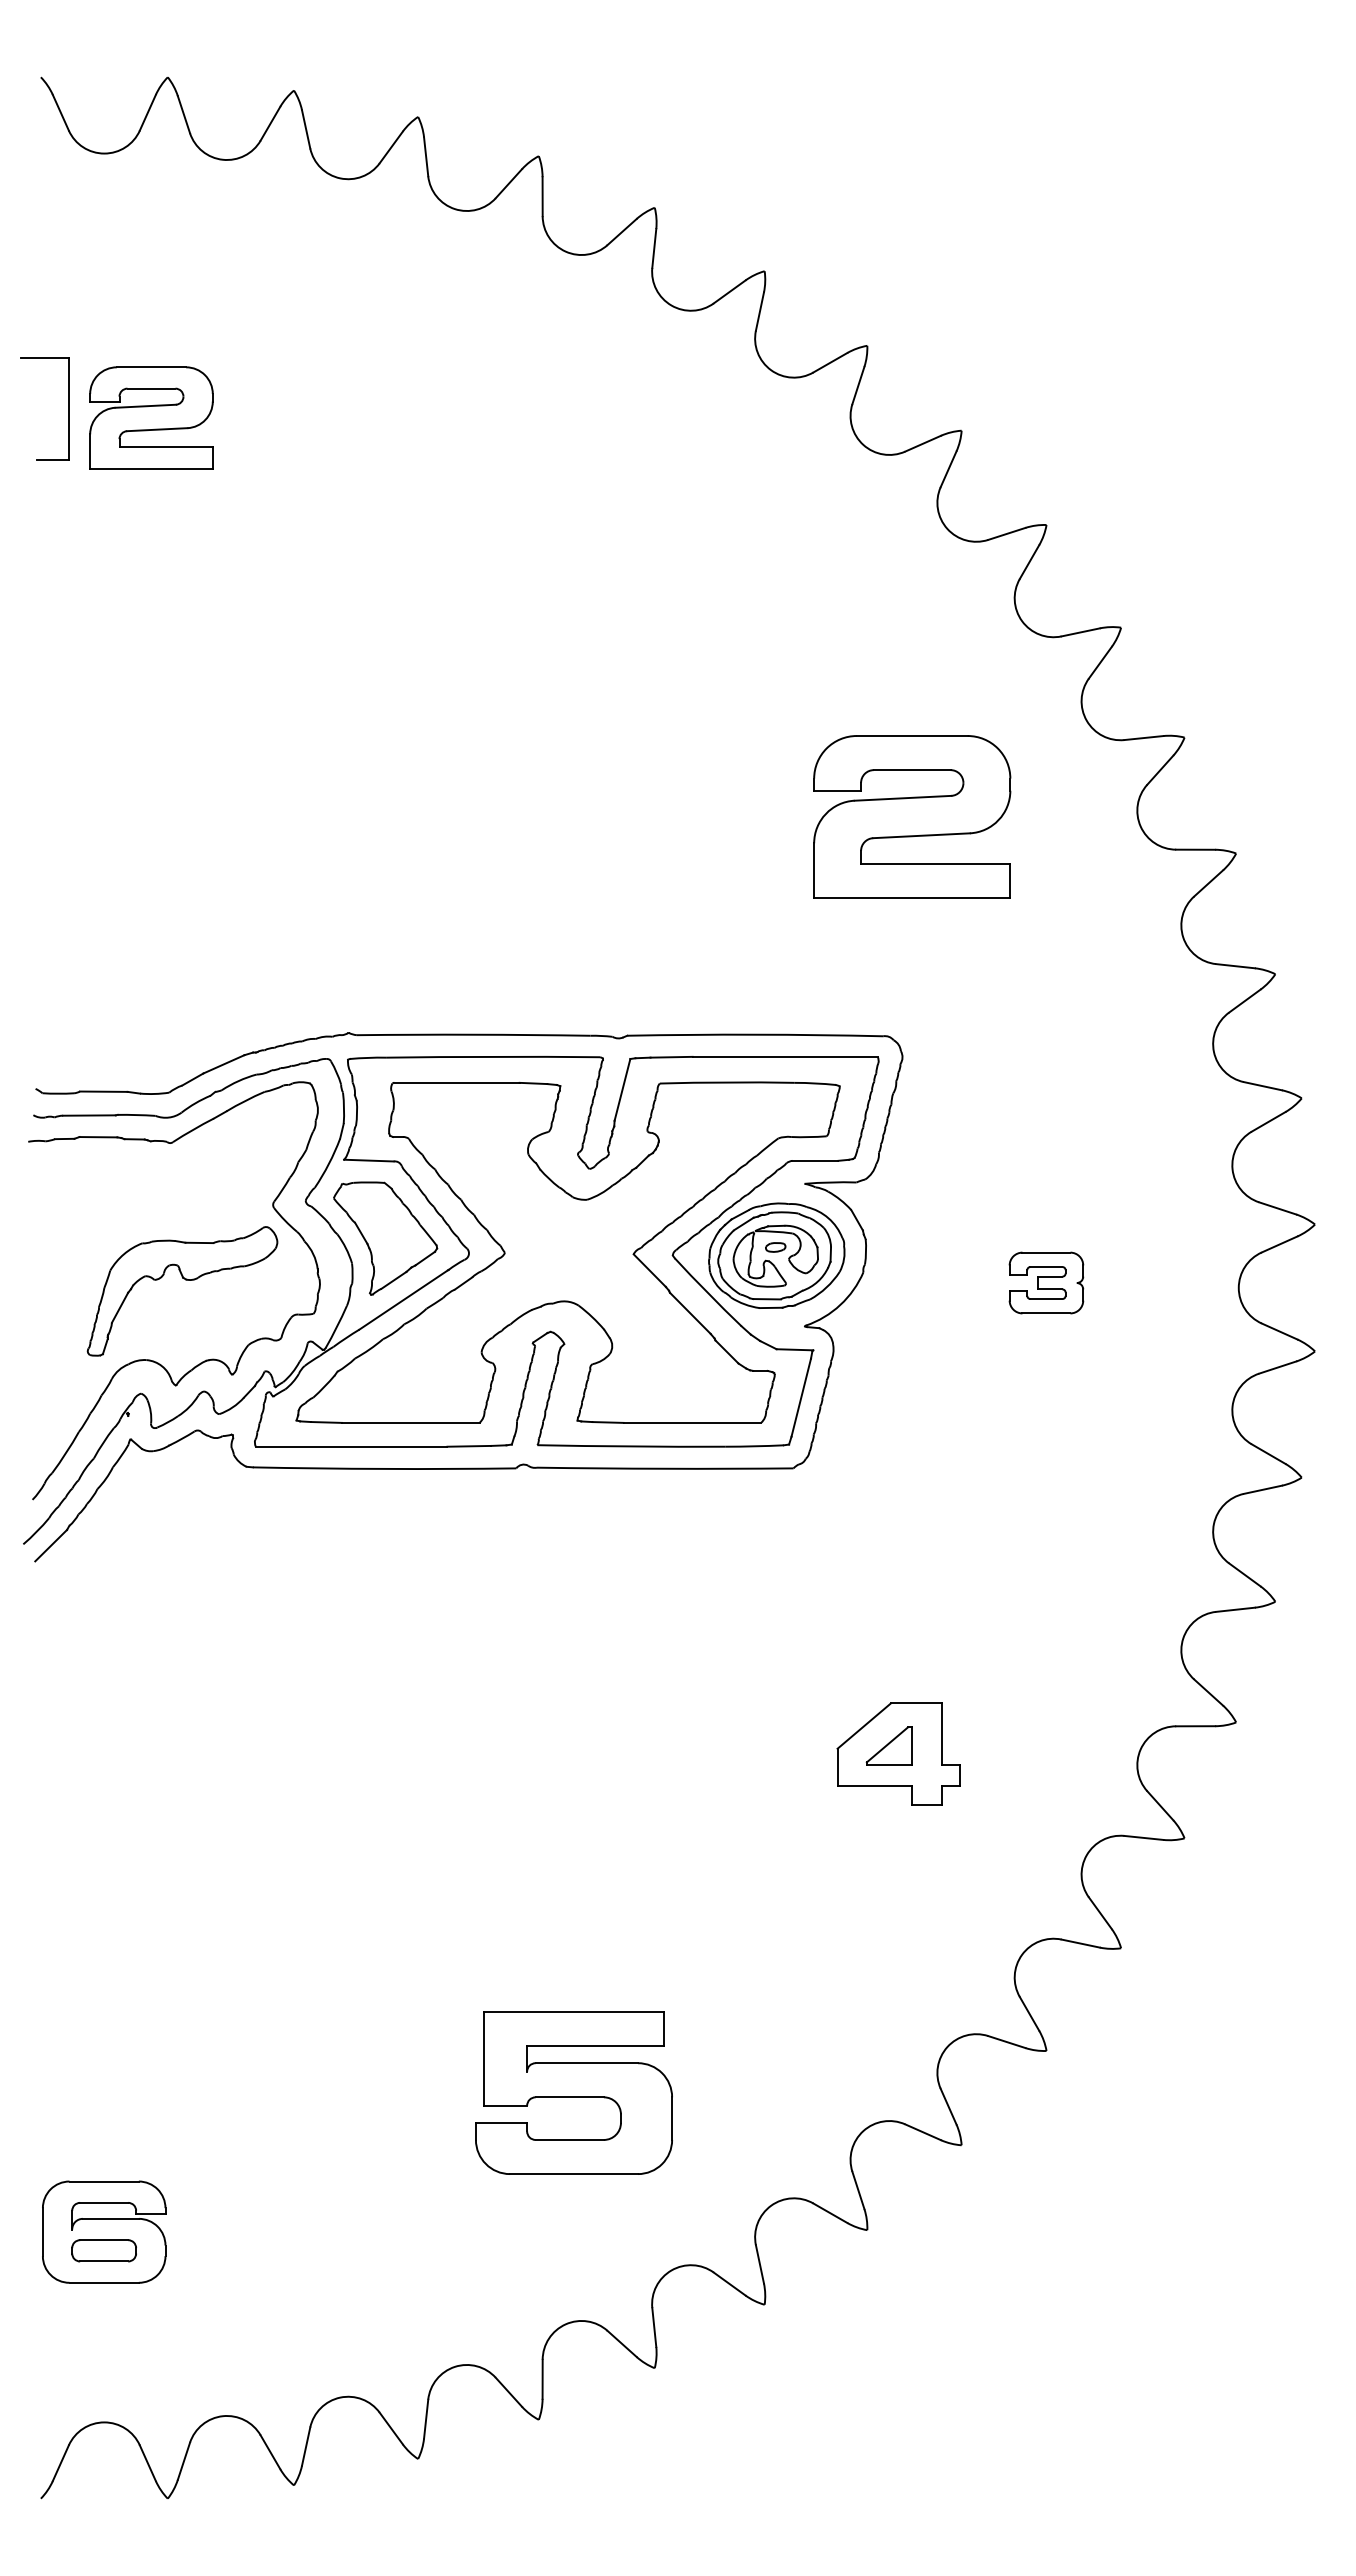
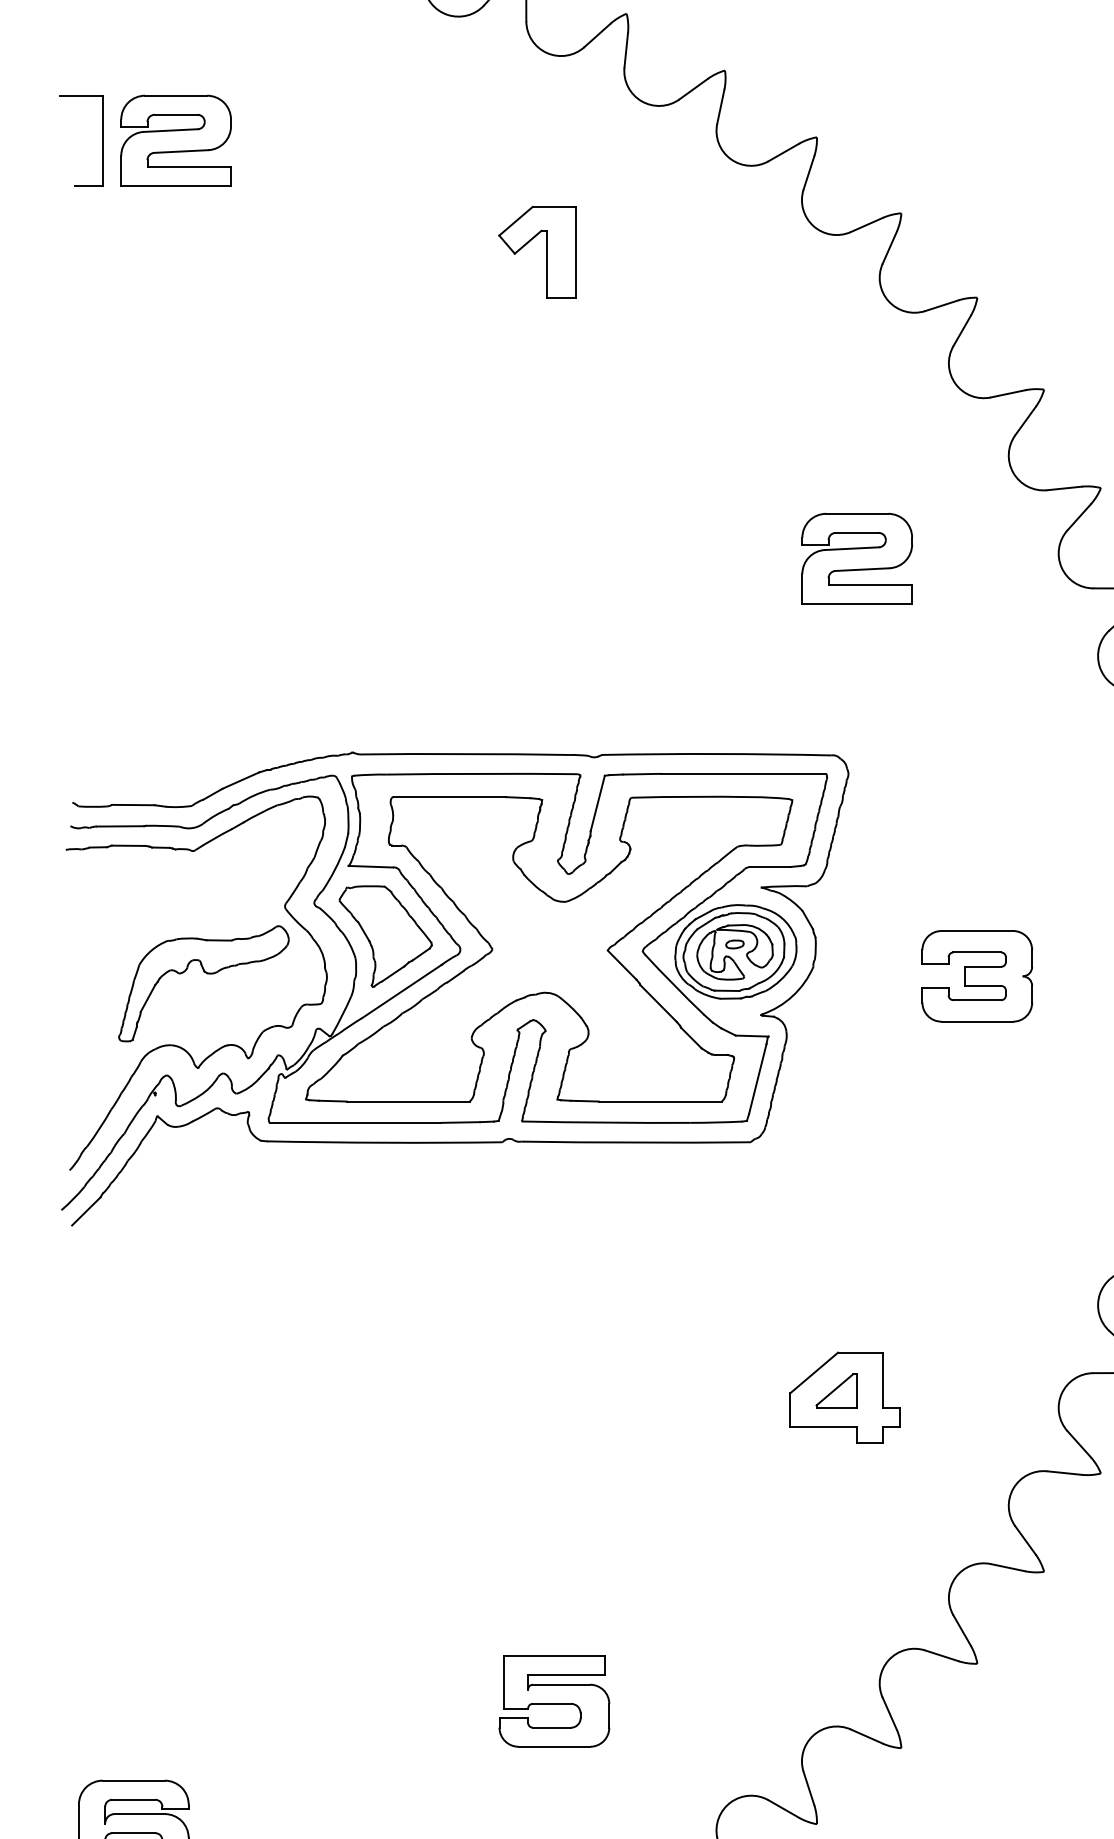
part: (68, 408) -> (102, 140), moved
part: (151, 417) -> (176, 140), moved
part: (565, 473) -> (546, 251), added
part: (912, 816) -> (857, 558), size x0.62
part: (1046, 1282) -> (977, 975), size x1.67
part: (573, 2092) -> (553, 1700), size x0.62

